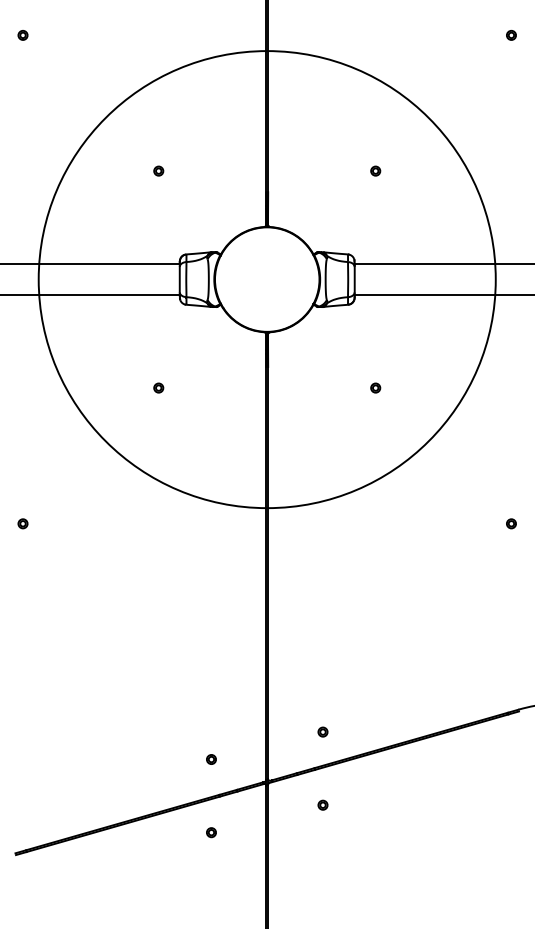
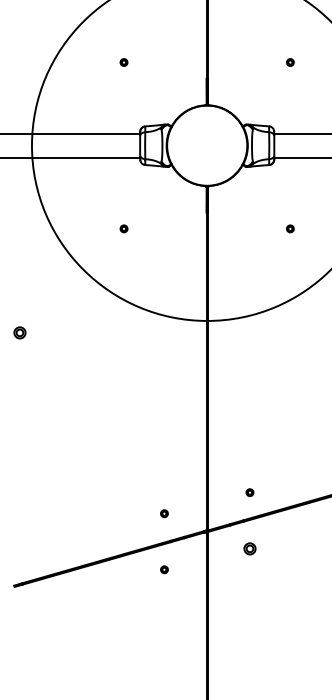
part: (22, 523) -> (19, 332), size x1.6
part: (322, 804) -> (249, 548), size x1.6

